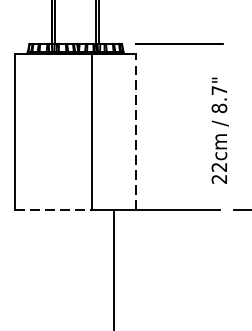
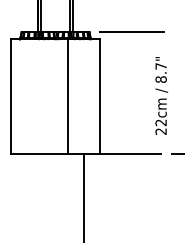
line: (135, 131) -> (99, 96), dashed -> solid
line: (53, 210) -> (39, 154), dashed -> solid

